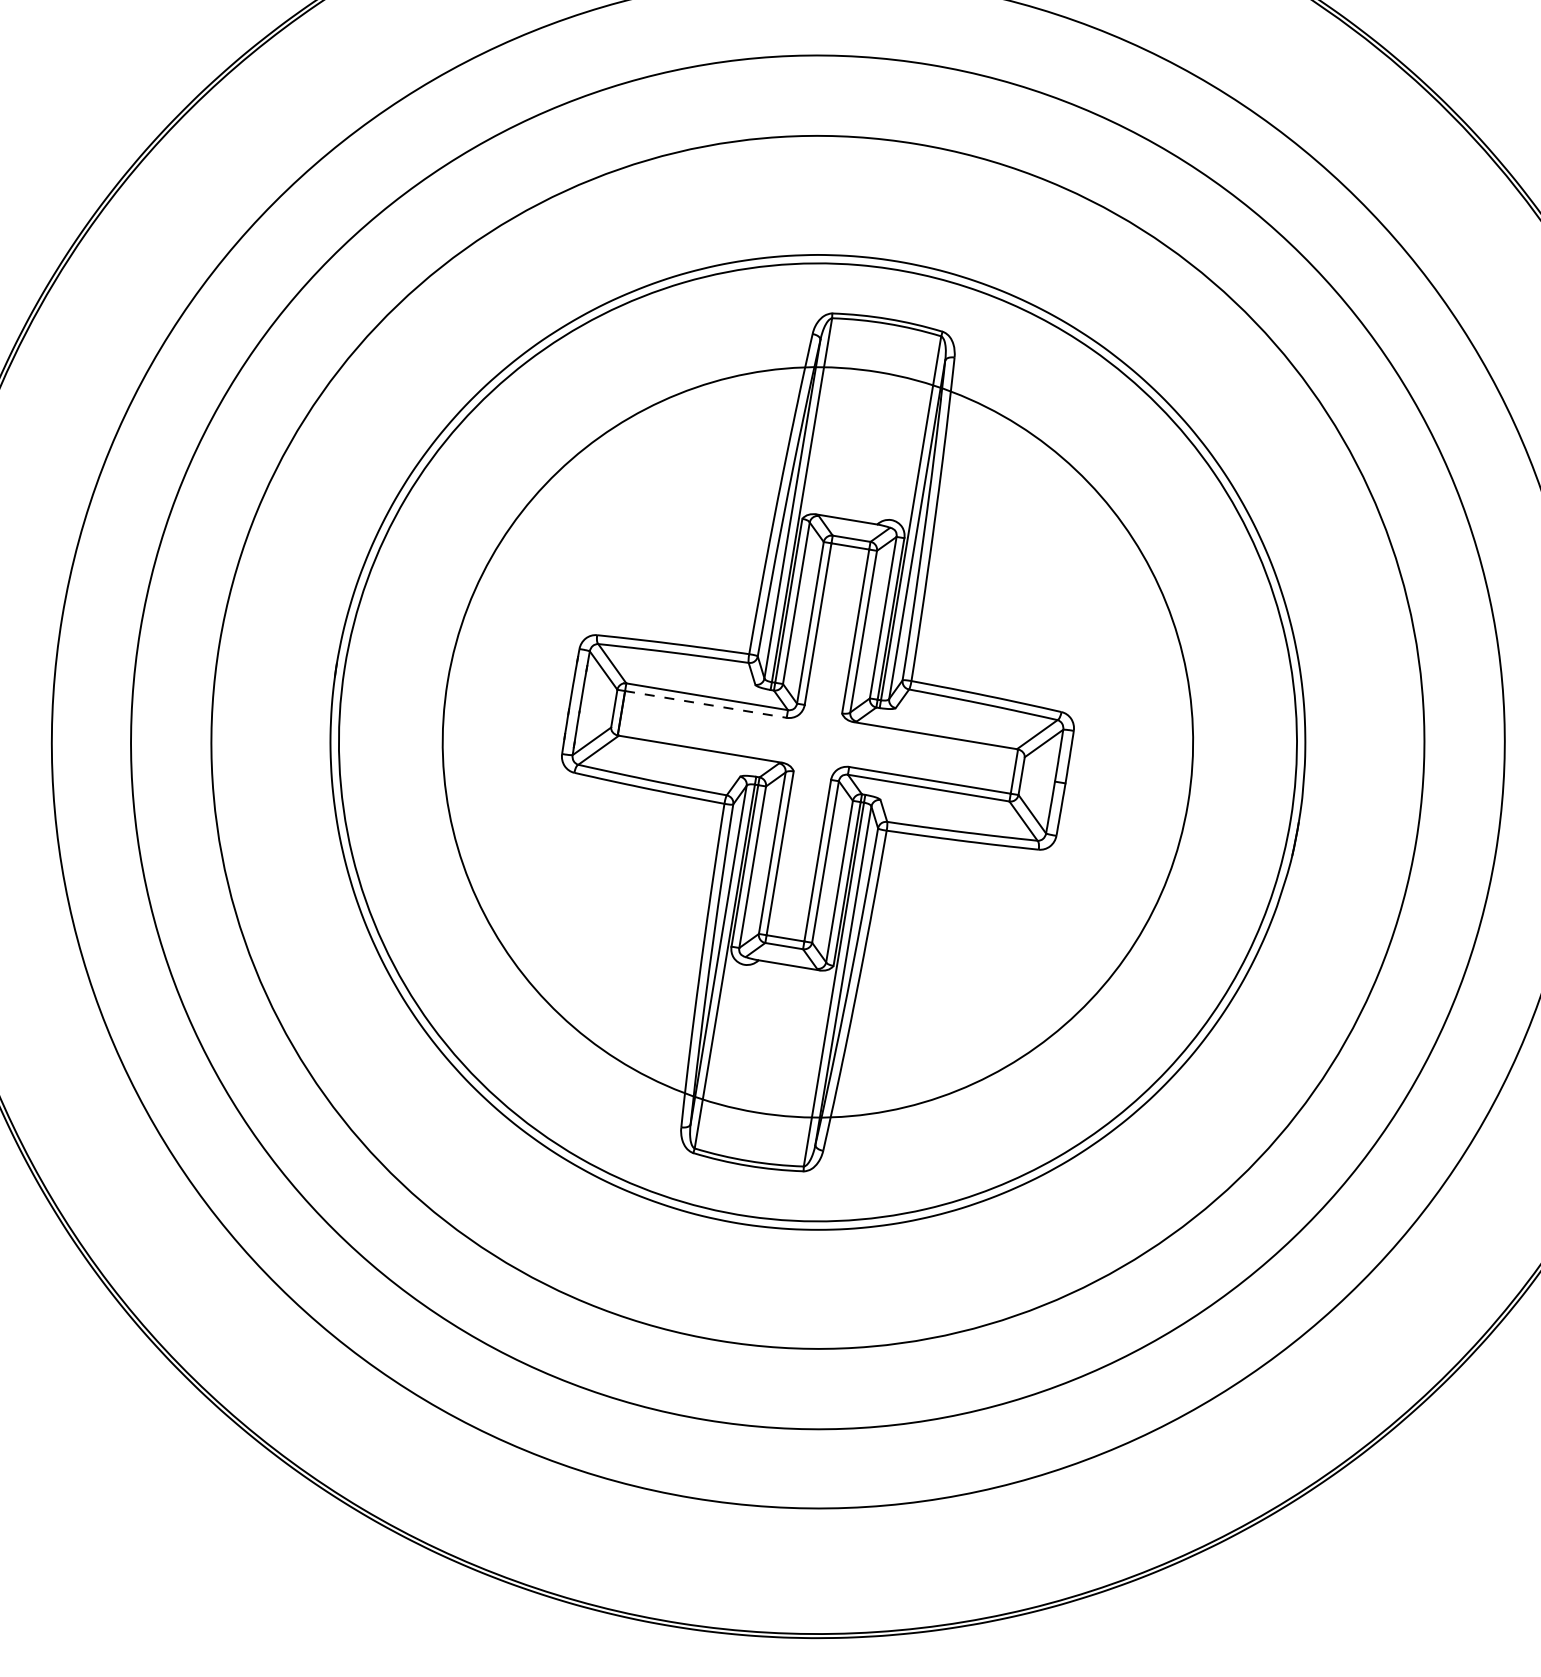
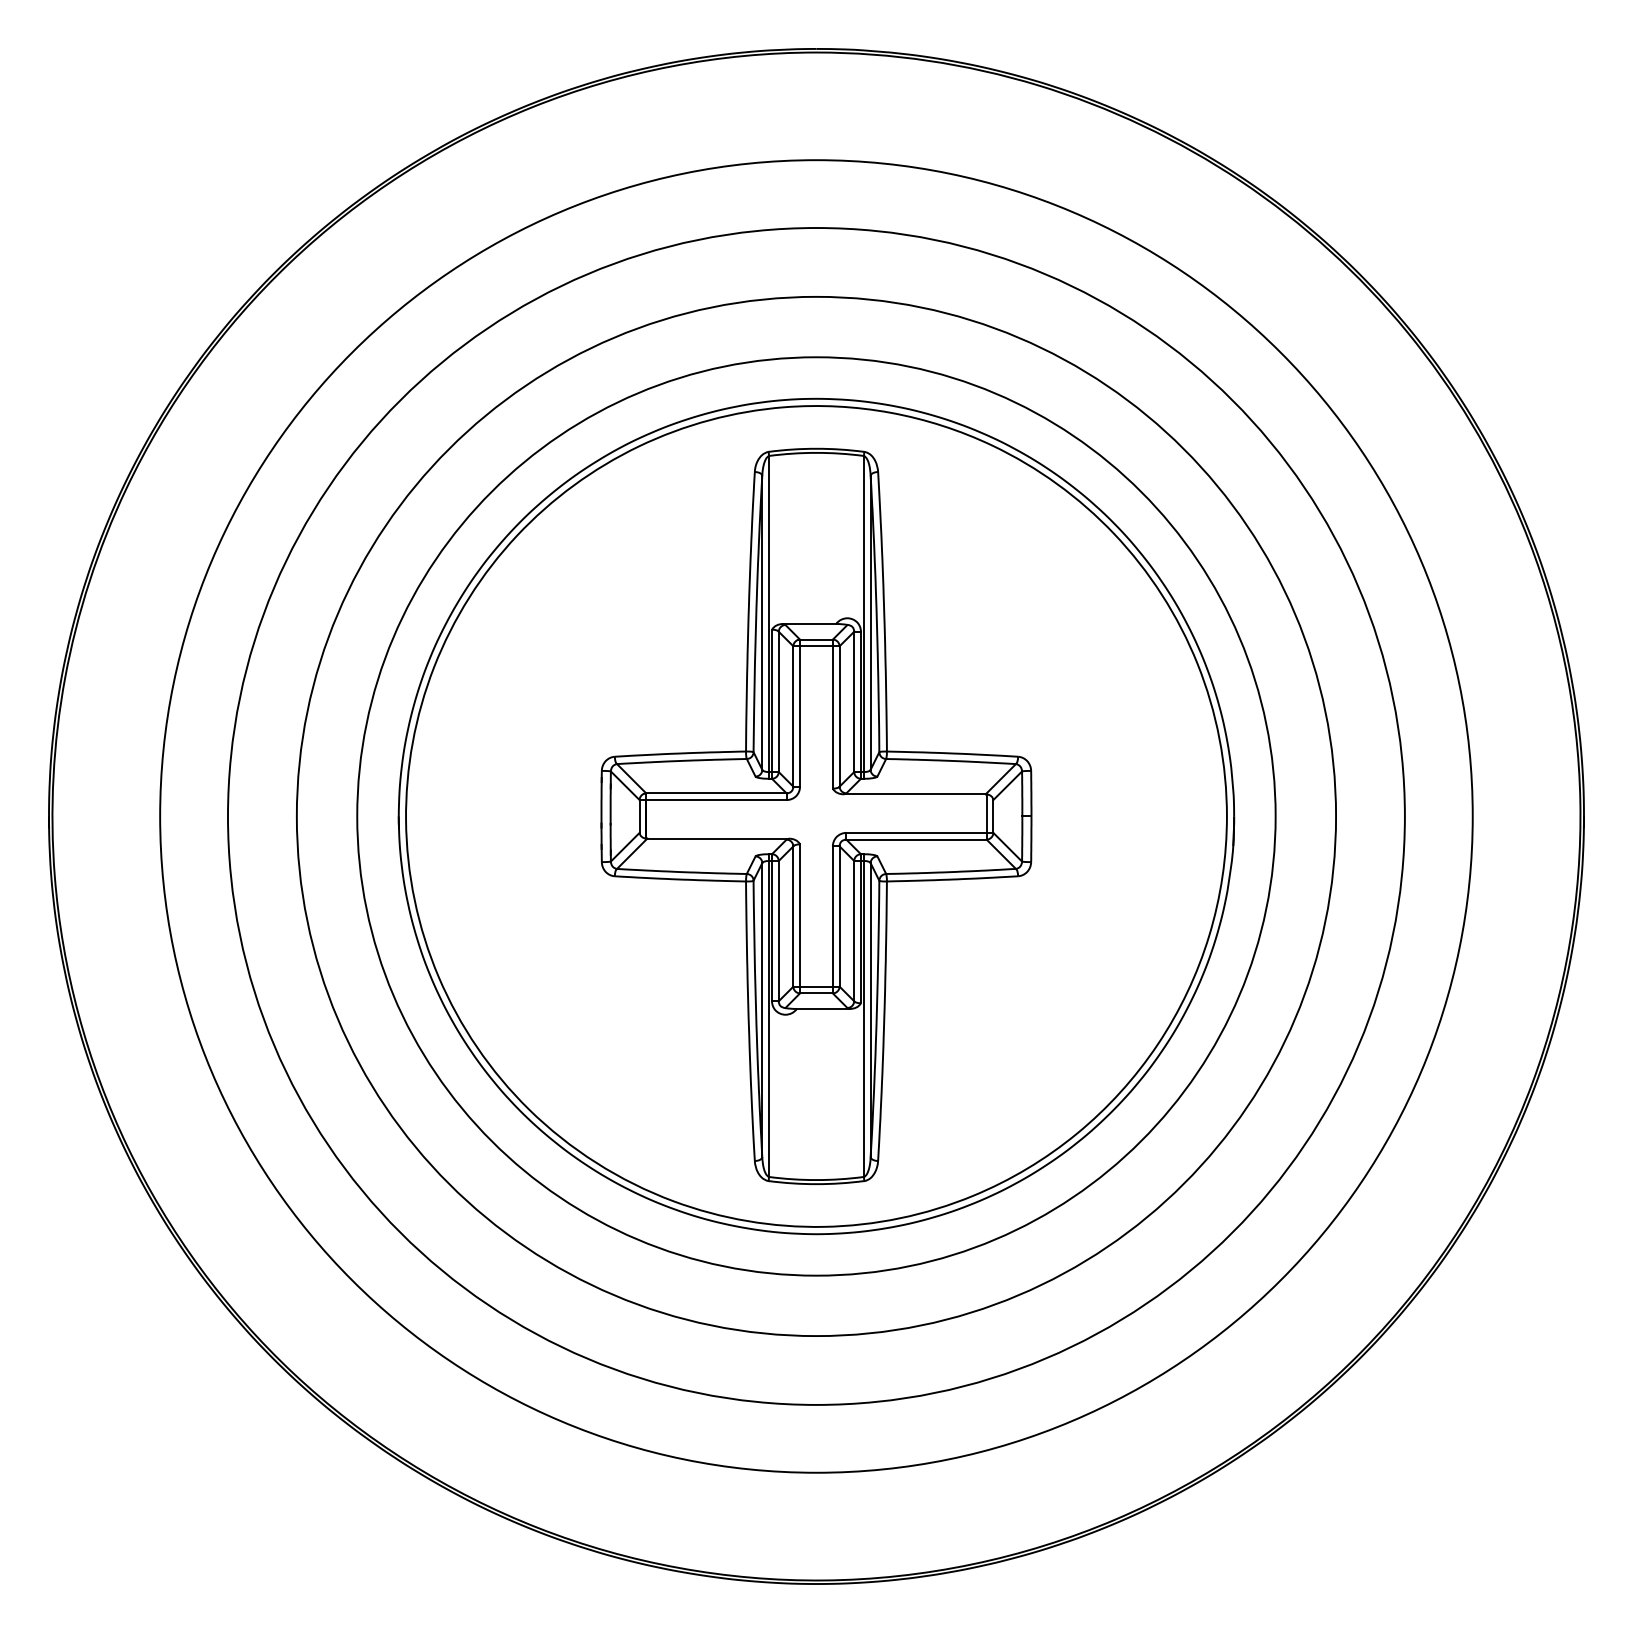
line: (705, 704) -> (716, 800), dashed -> solid
circle: (817, 742) -> (816, 816), size x1.43

